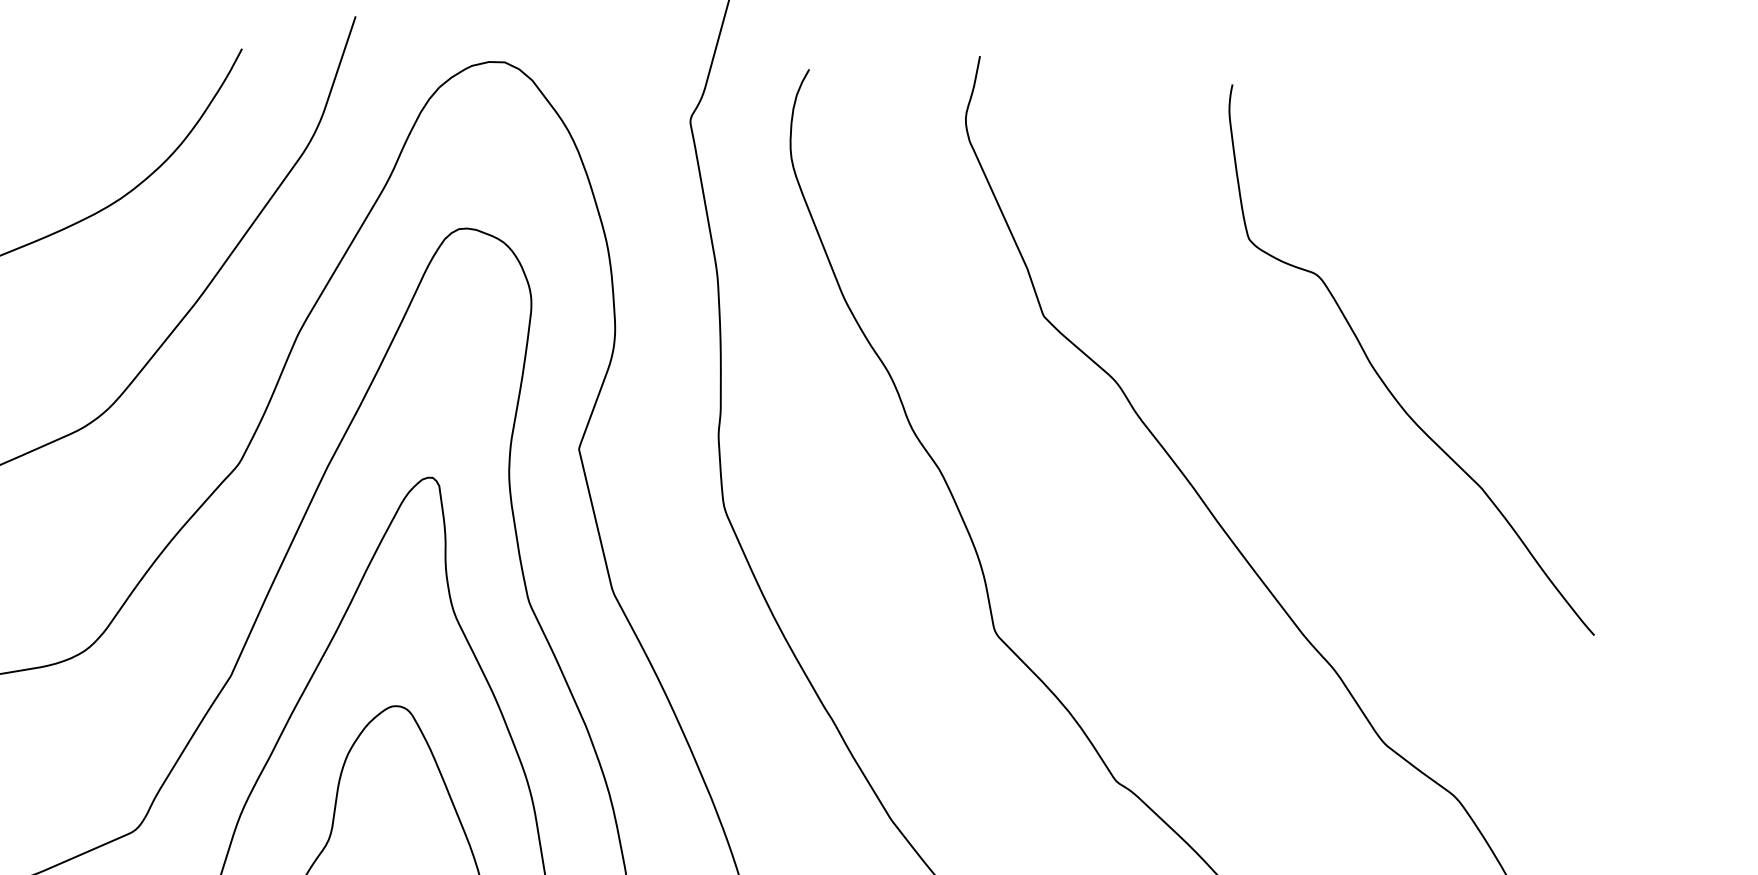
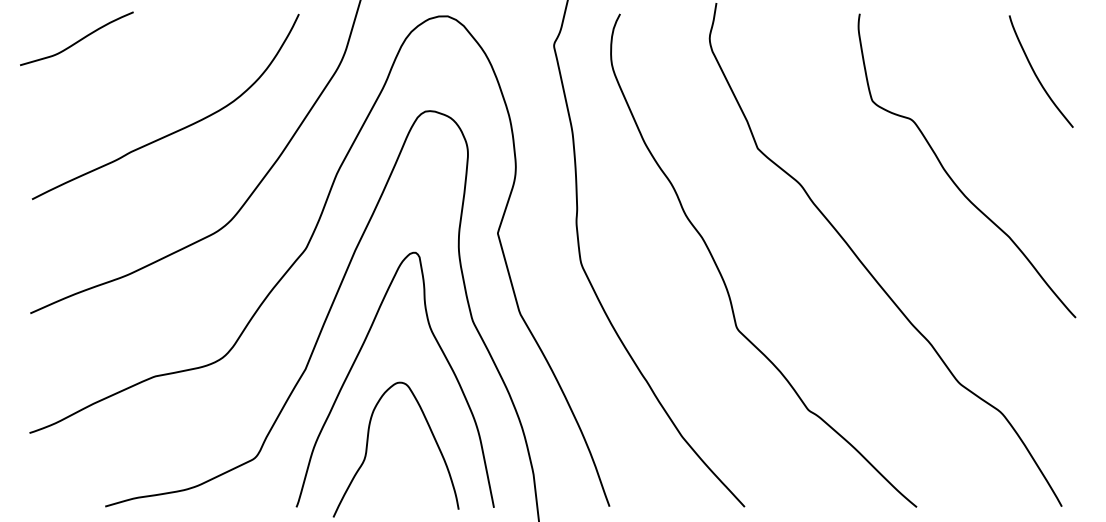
curve: (1540, 203) -> (1036, 74), added

